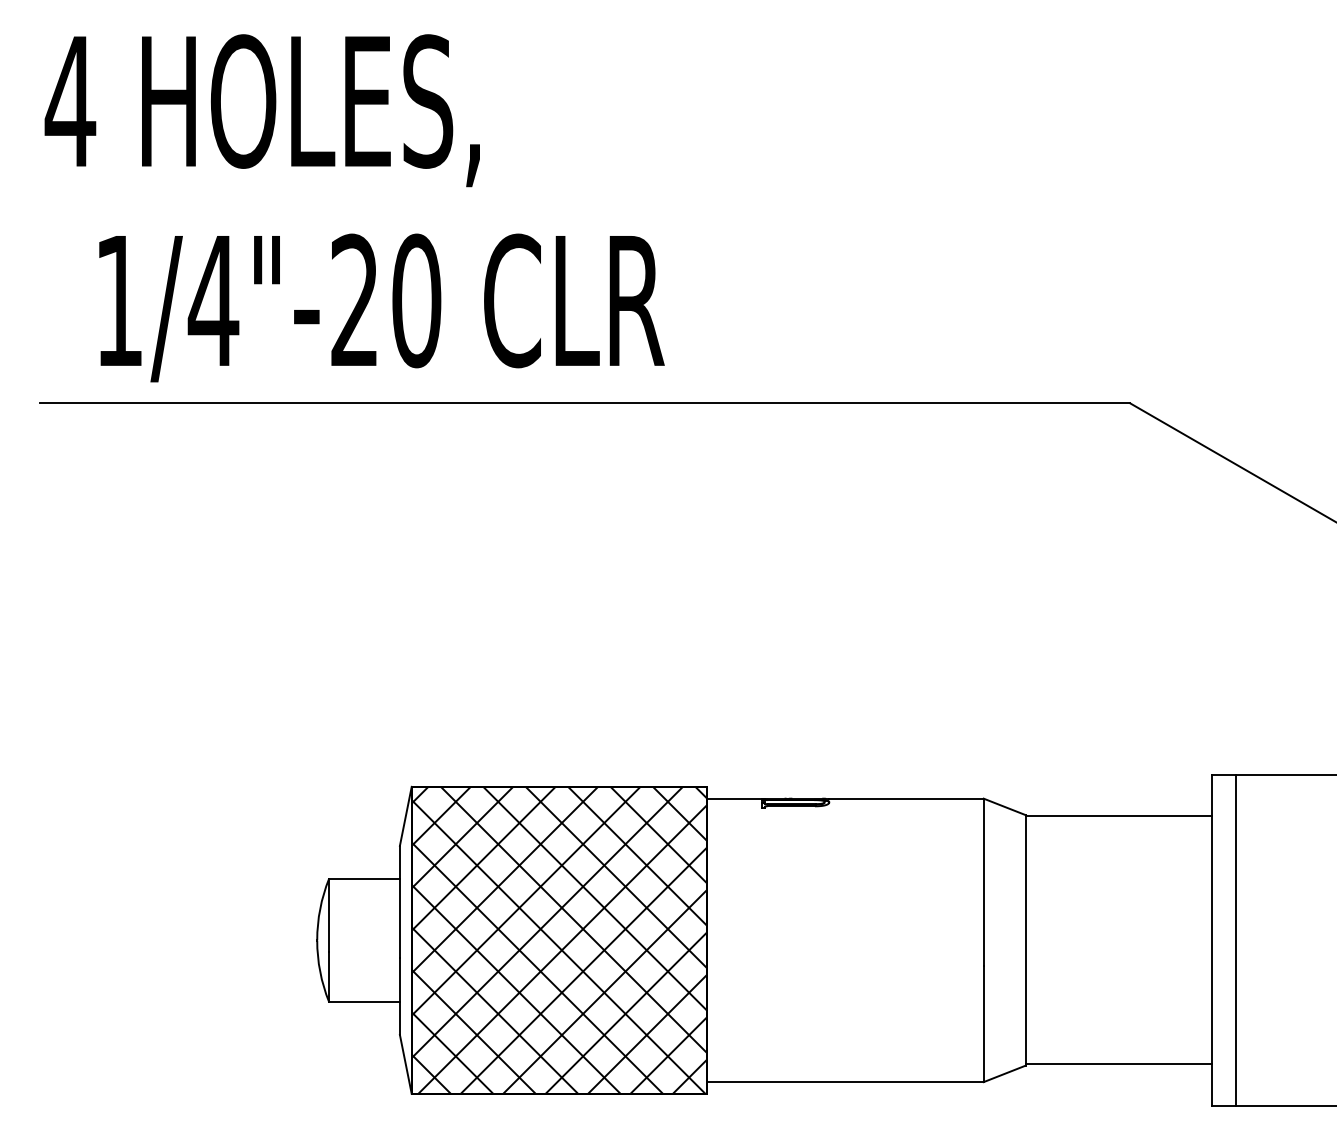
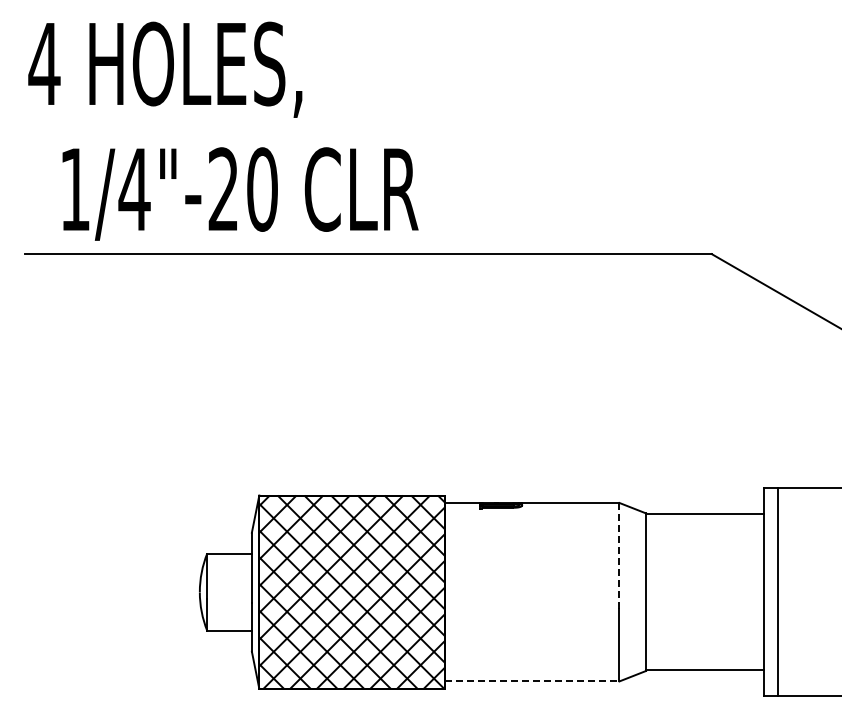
line: (983, 882) -> (619, 555), solid -> dashed
line: (845, 1082) -> (532, 681), solid -> dashed

